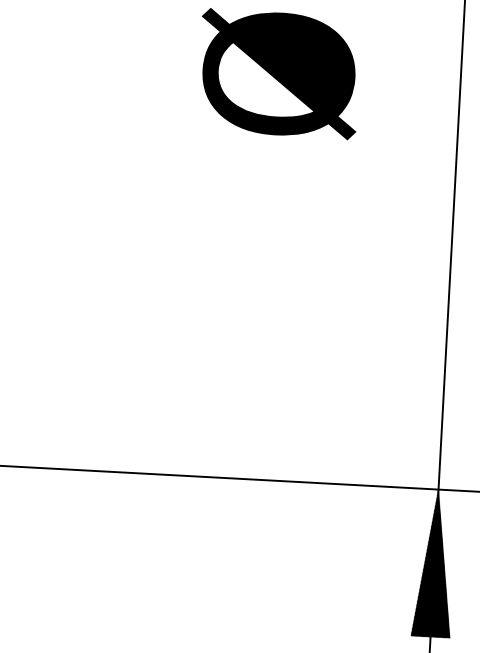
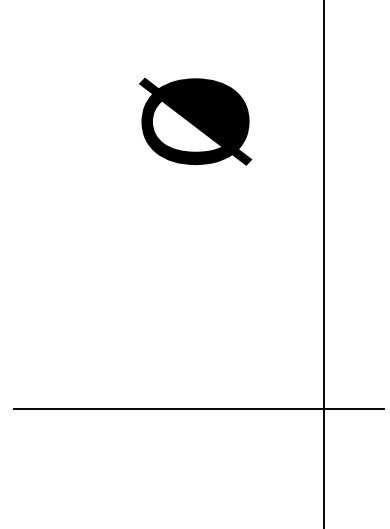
hatch: (433, 562) -> (323, 460), removed

